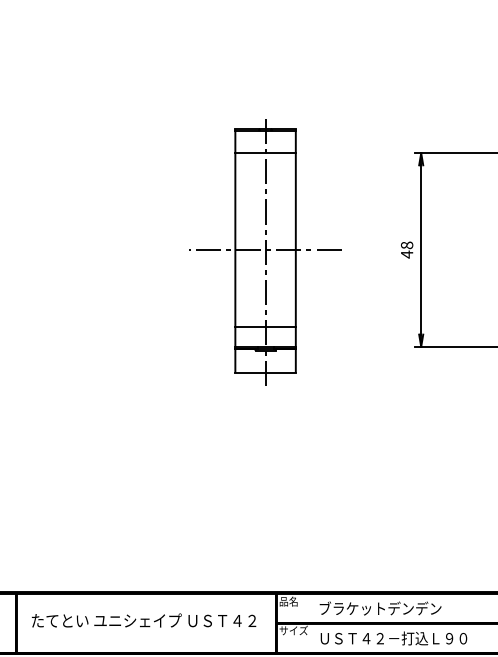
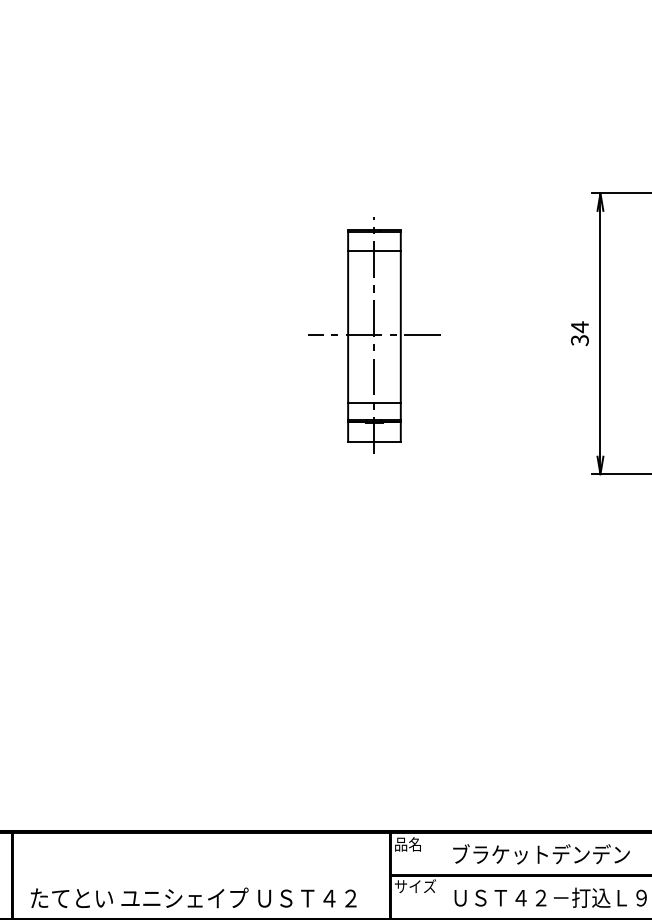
text: (406, 249) -> (579, 333), 48 -> 34
part: (265, 252) -> (374, 337), size x0.6
text: (144, 620) -> (194, 897), moved

